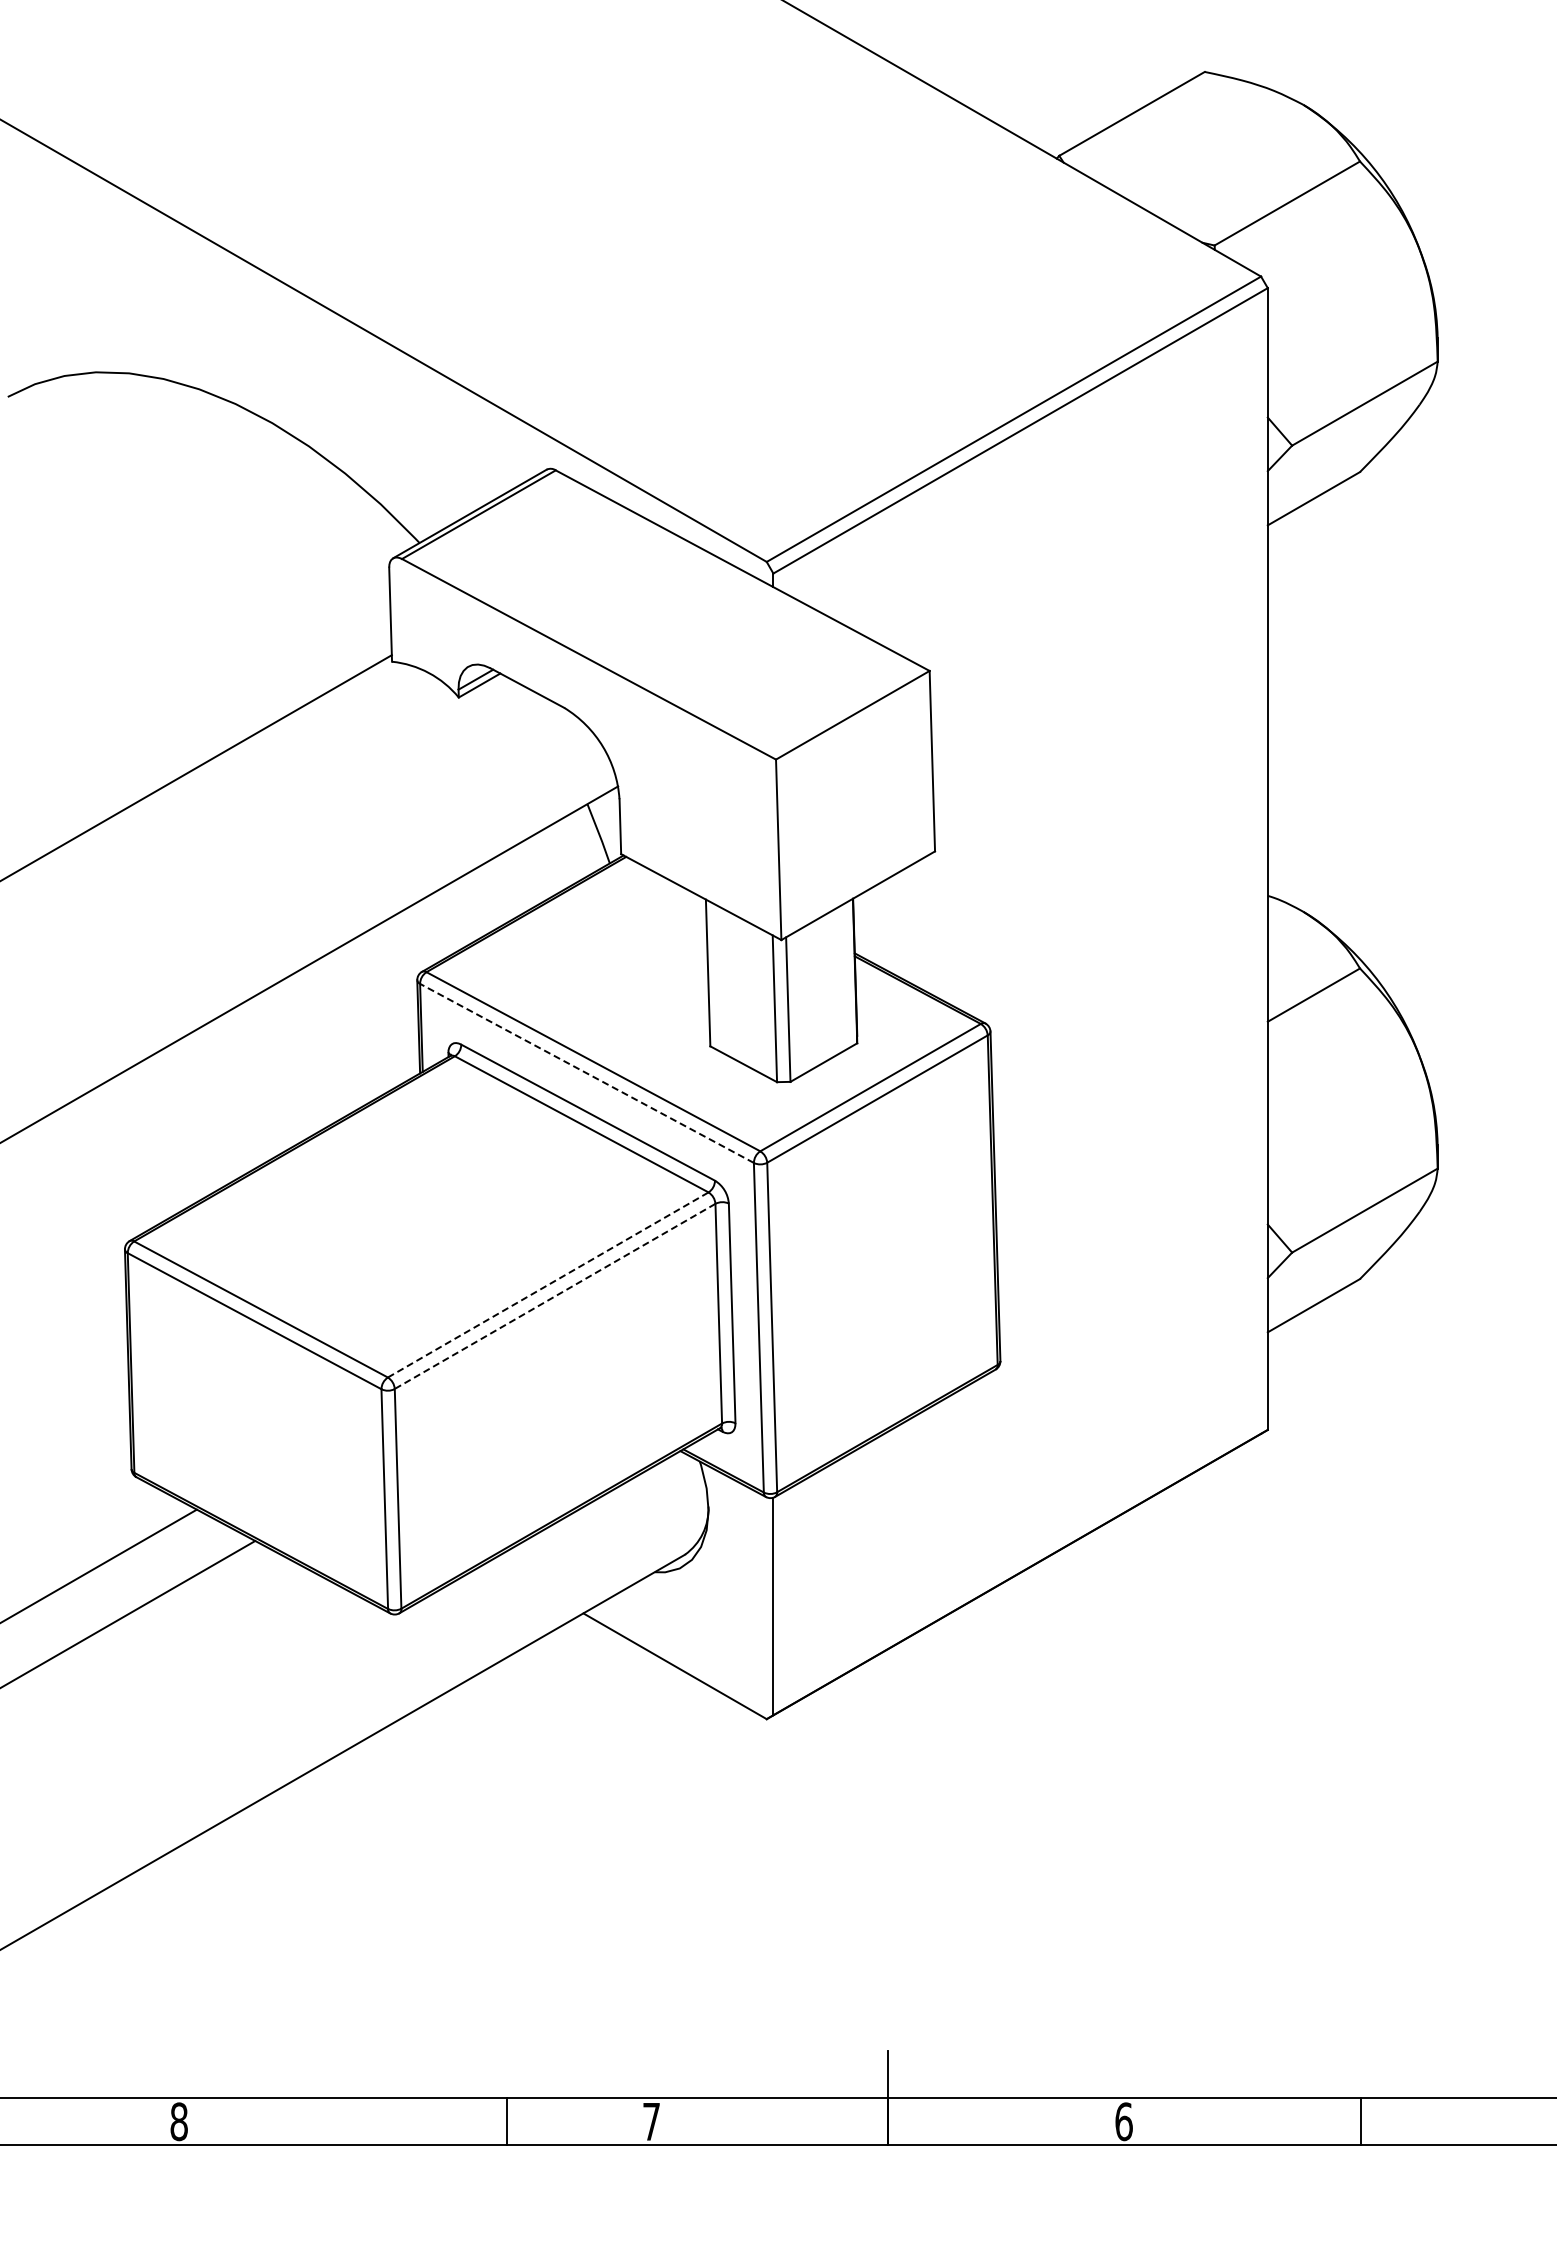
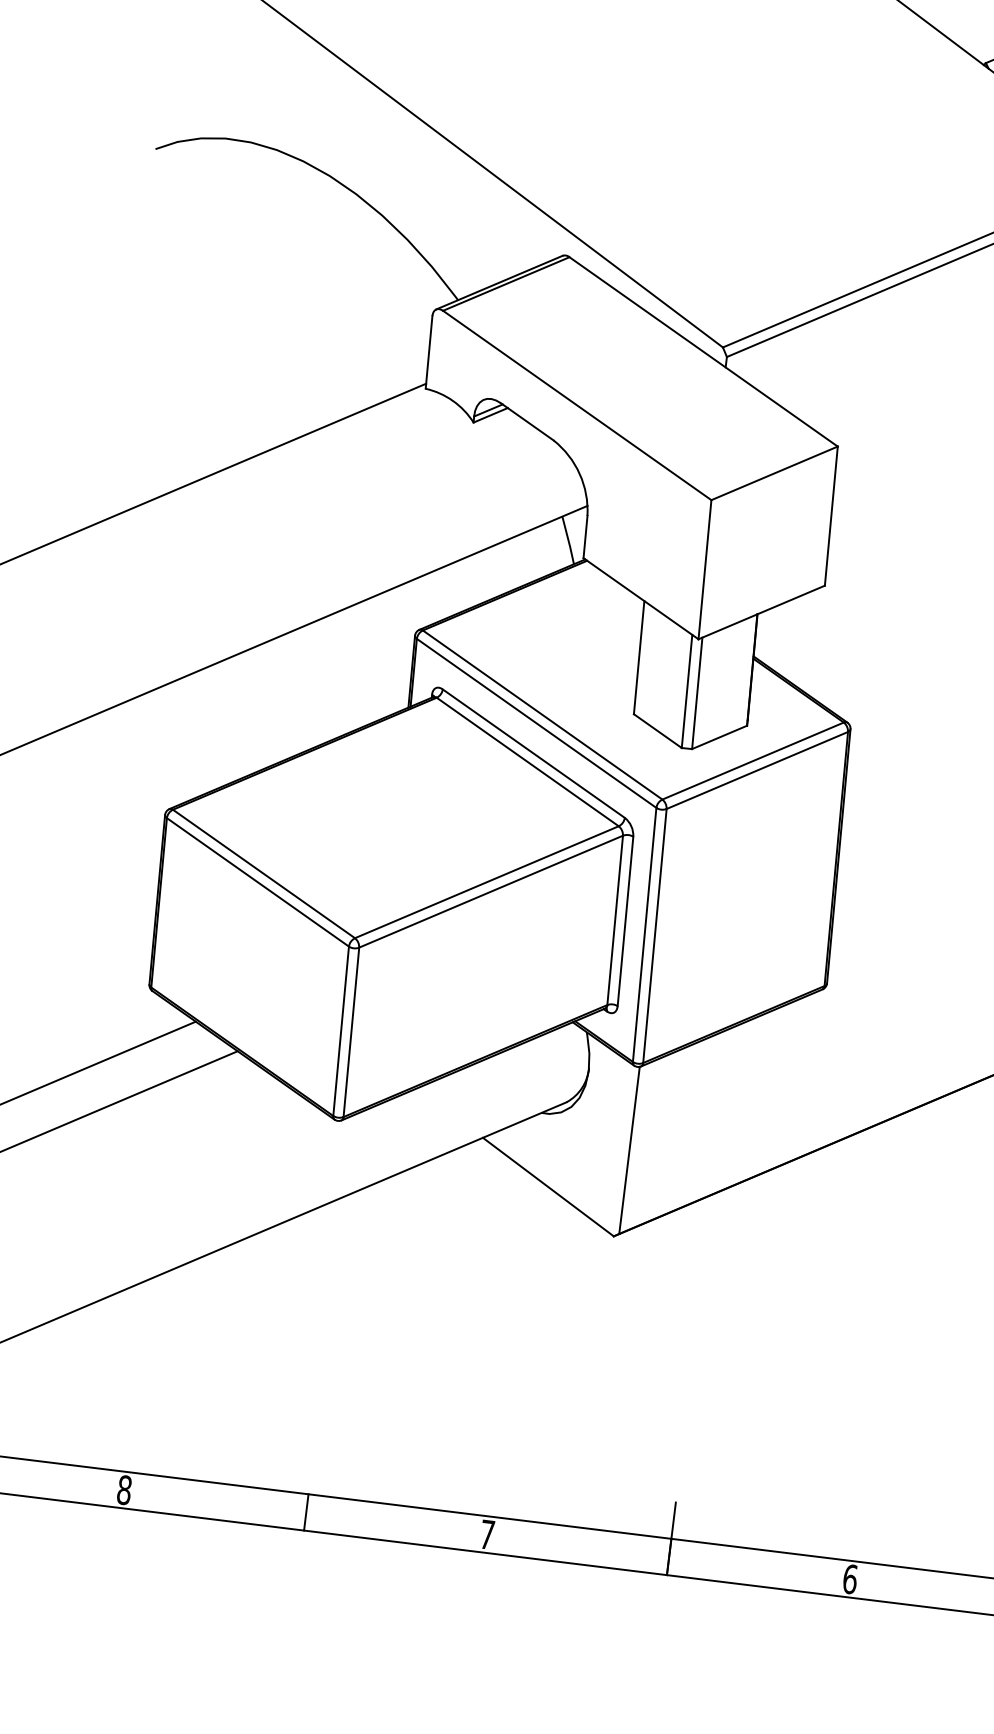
line: (586, 1073) -> (536, 723), dashed -> solid
line: (548, 1284) -> (487, 881), dashed -> solid
line: (554, 1296) -> (490, 891), dashed -> solid
line: (506, 2121) -> (306, 1512), moved

